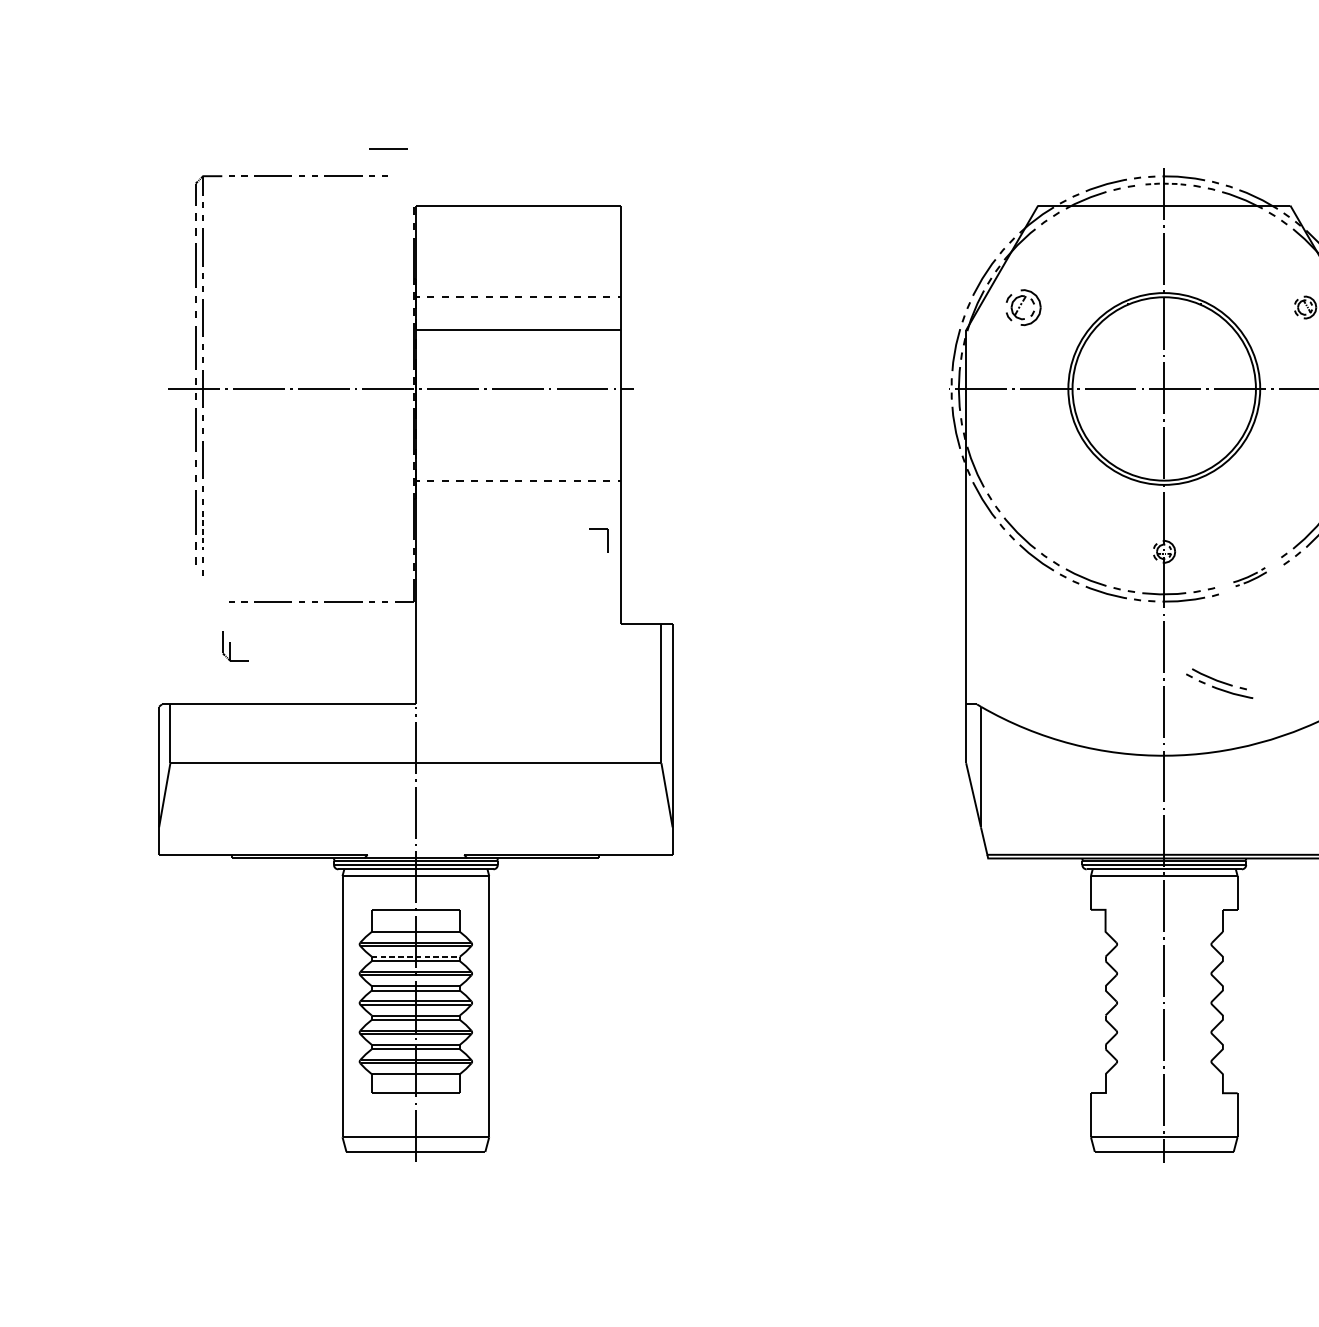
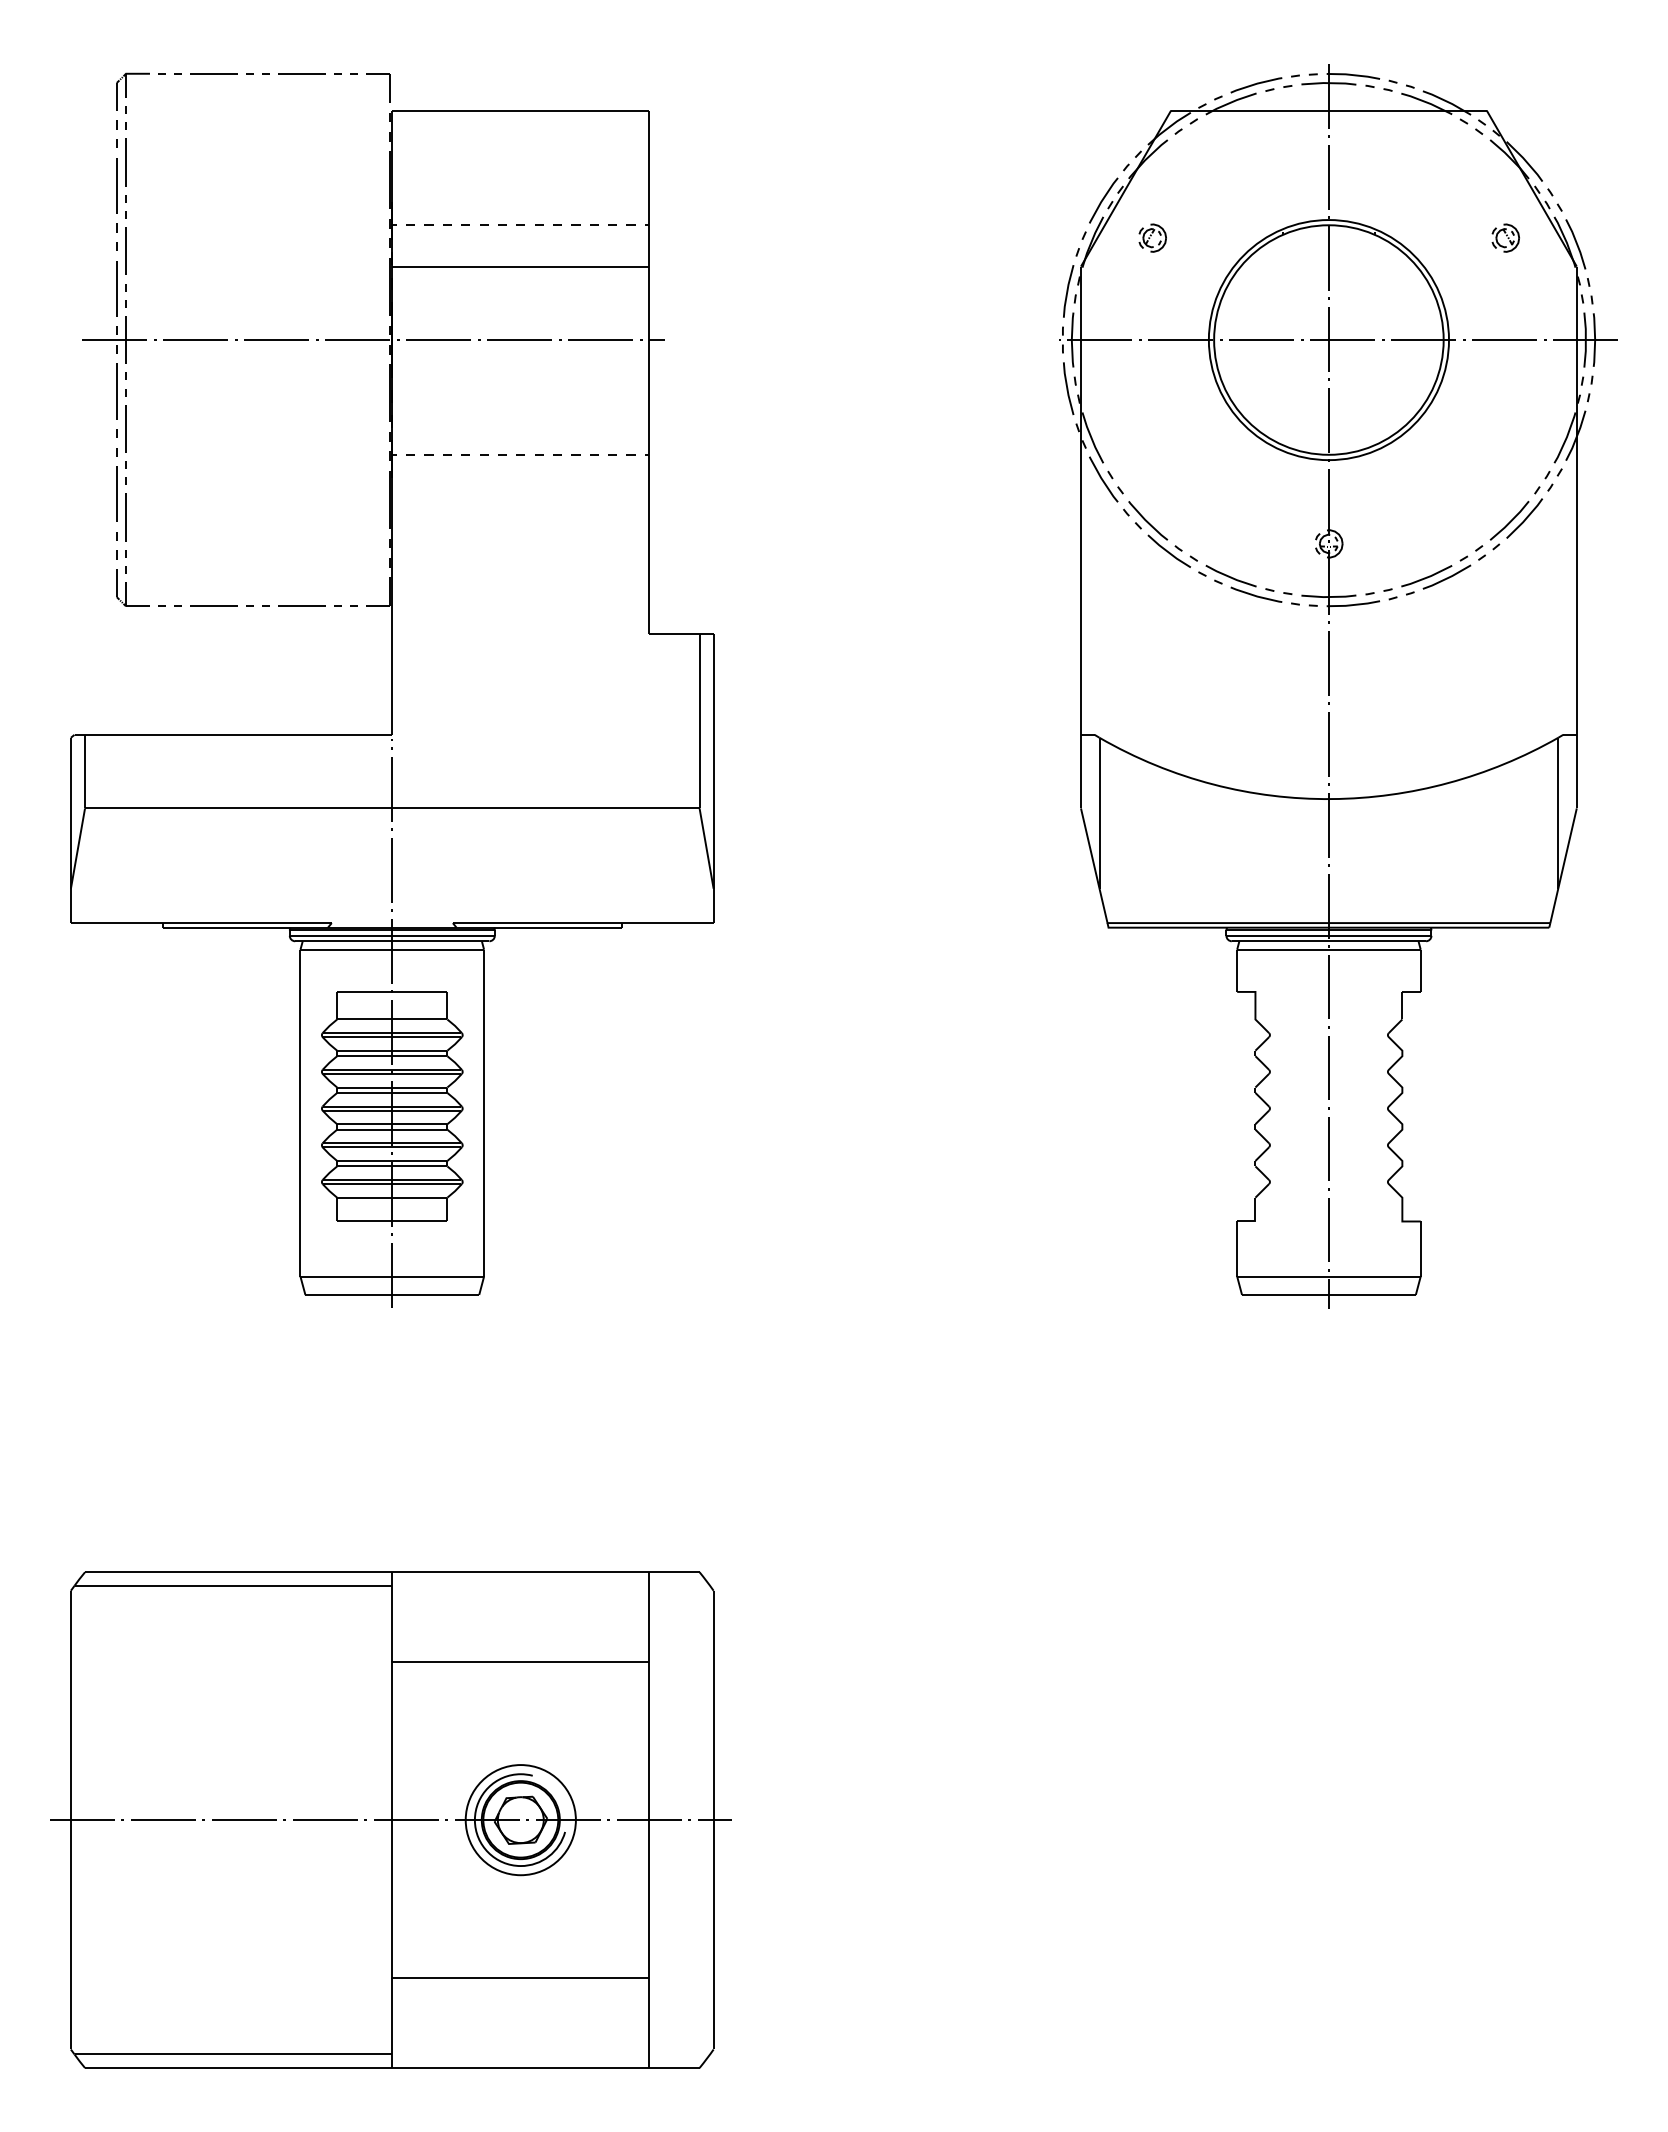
line: (388, 148) -> (357, 39), removed
line: (1164, 183) -> (1329, 83), dashed -> solid
part: (1023, 307) -> (1152, 237), size x0.62
line: (203, 530) -> (126, 517), dashed -> solid
part: (607, 540) -> (389, 87), moved
part: (1250, 577) -> (1436, 575), size x1.67
part: (235, 645) -> (132, 587), moved
part: (1219, 683) -> (1398, 708), removed
line: (416, 956) -> (392, 1050), dashed -> solid

